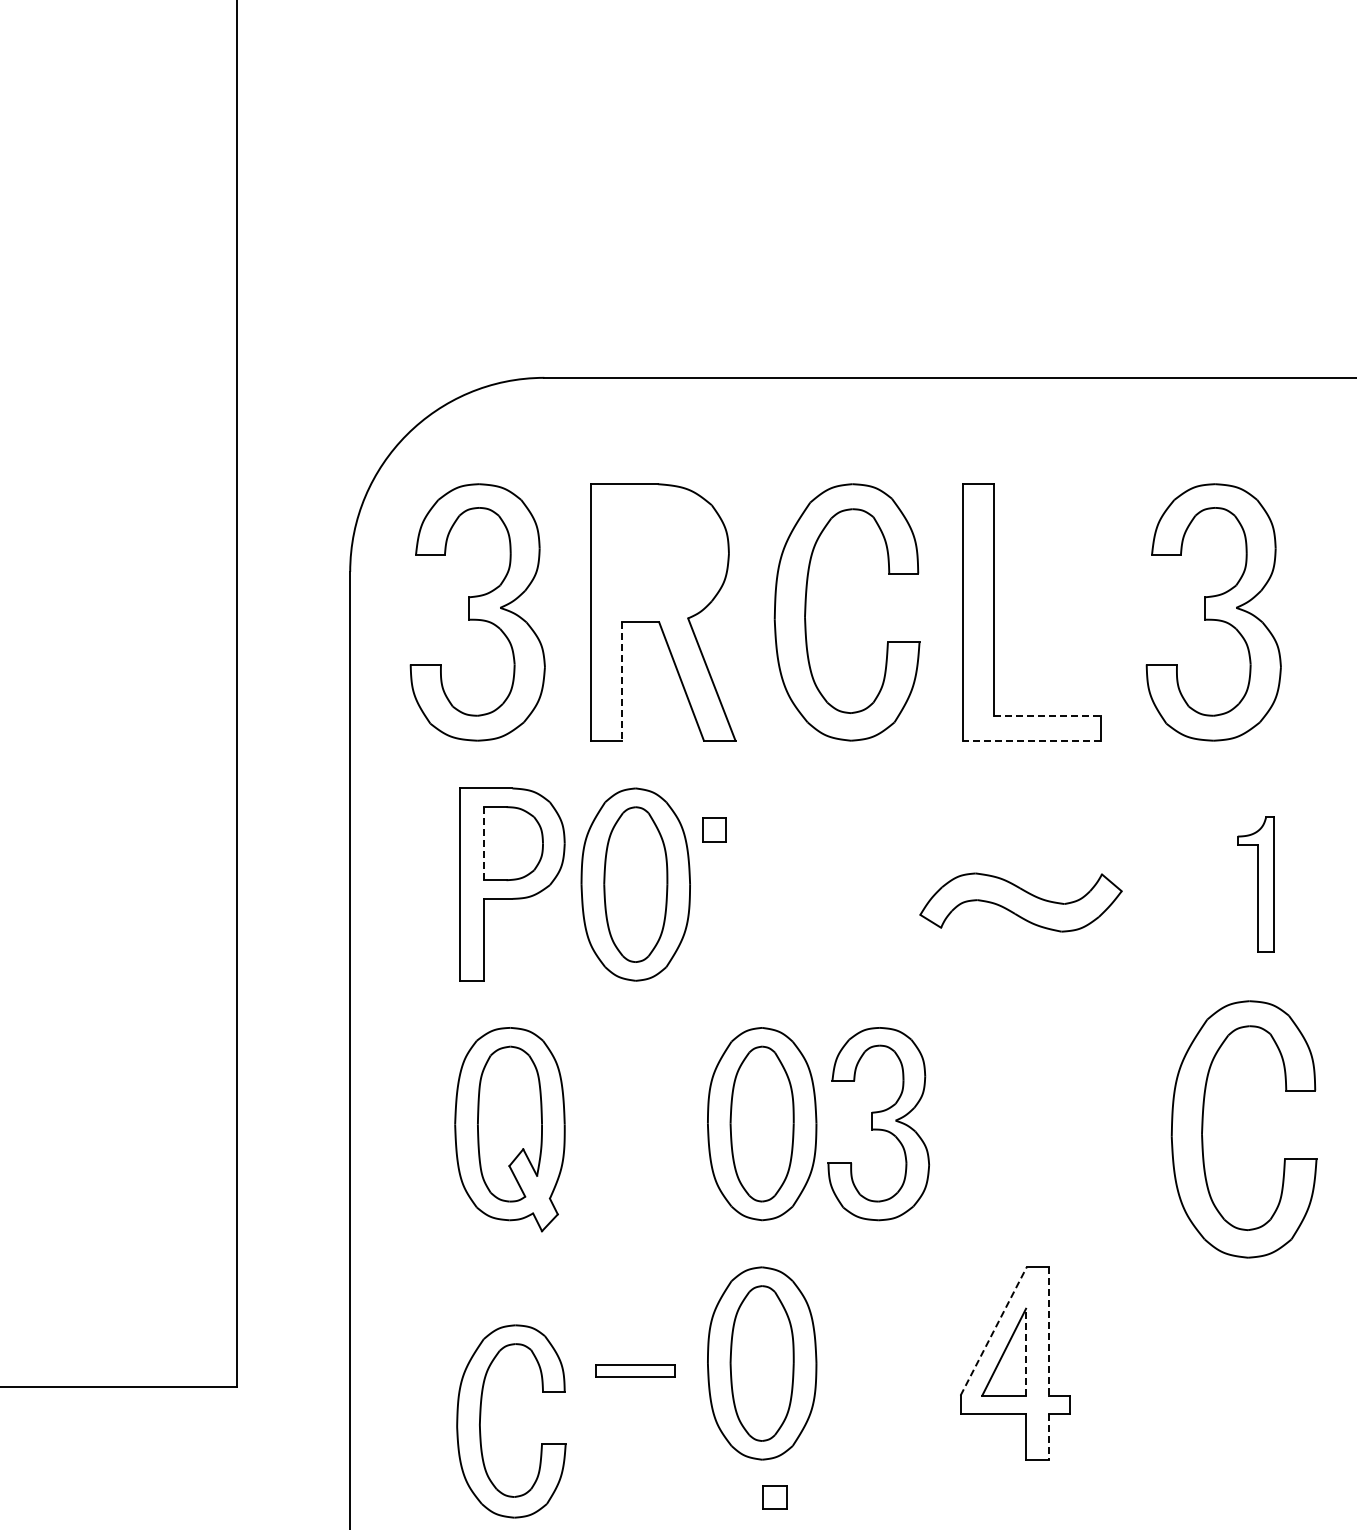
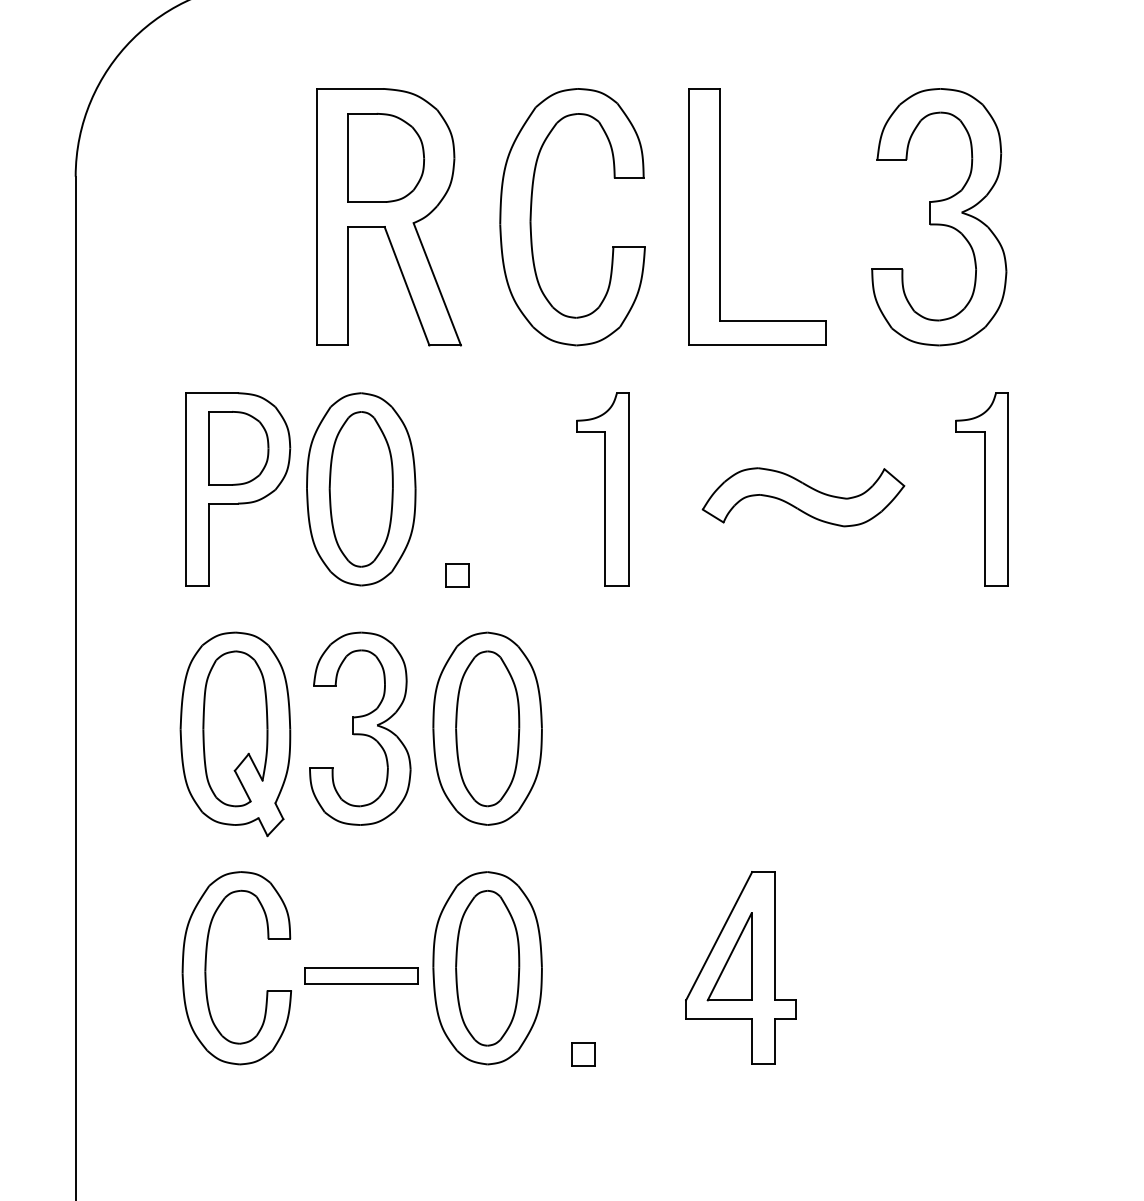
part: (660, 553) -> (385, 158), added
part: (477, 612) -> (202, 217), removed
line: (622, 682) -> (347, 287), dashed -> solid
line: (1048, 715) -> (773, 320), dashed -> solid
line: (1032, 740) -> (757, 345), dashed -> solid
part: (714, 829) -> (456, 575), moved
line: (483, 843) -> (208, 448), dashed -> solid
part: (876, 884) -> (601, 489), added
part: (1255, 884) -> (980, 489), size x1.43
part: (1020, 902) -> (802, 497), moved
part: (878, 1124) -> (359, 729), moved
part: (1203, 1129) -> (928, 734), removed
line: (993, 1331) -> (718, 936), dashed -> solid
line: (1049, 1331) -> (774, 936), dashed -> solid
line: (1026, 1351) -> (751, 956), dashed -> solid
part: (635, 1370) -> (360, 975), size x1.43
part: (481, 1416) -> (206, 963), moved
line: (1049, 1437) -> (774, 1042), dashed -> solid
part: (774, 1497) -> (582, 1054), moved

